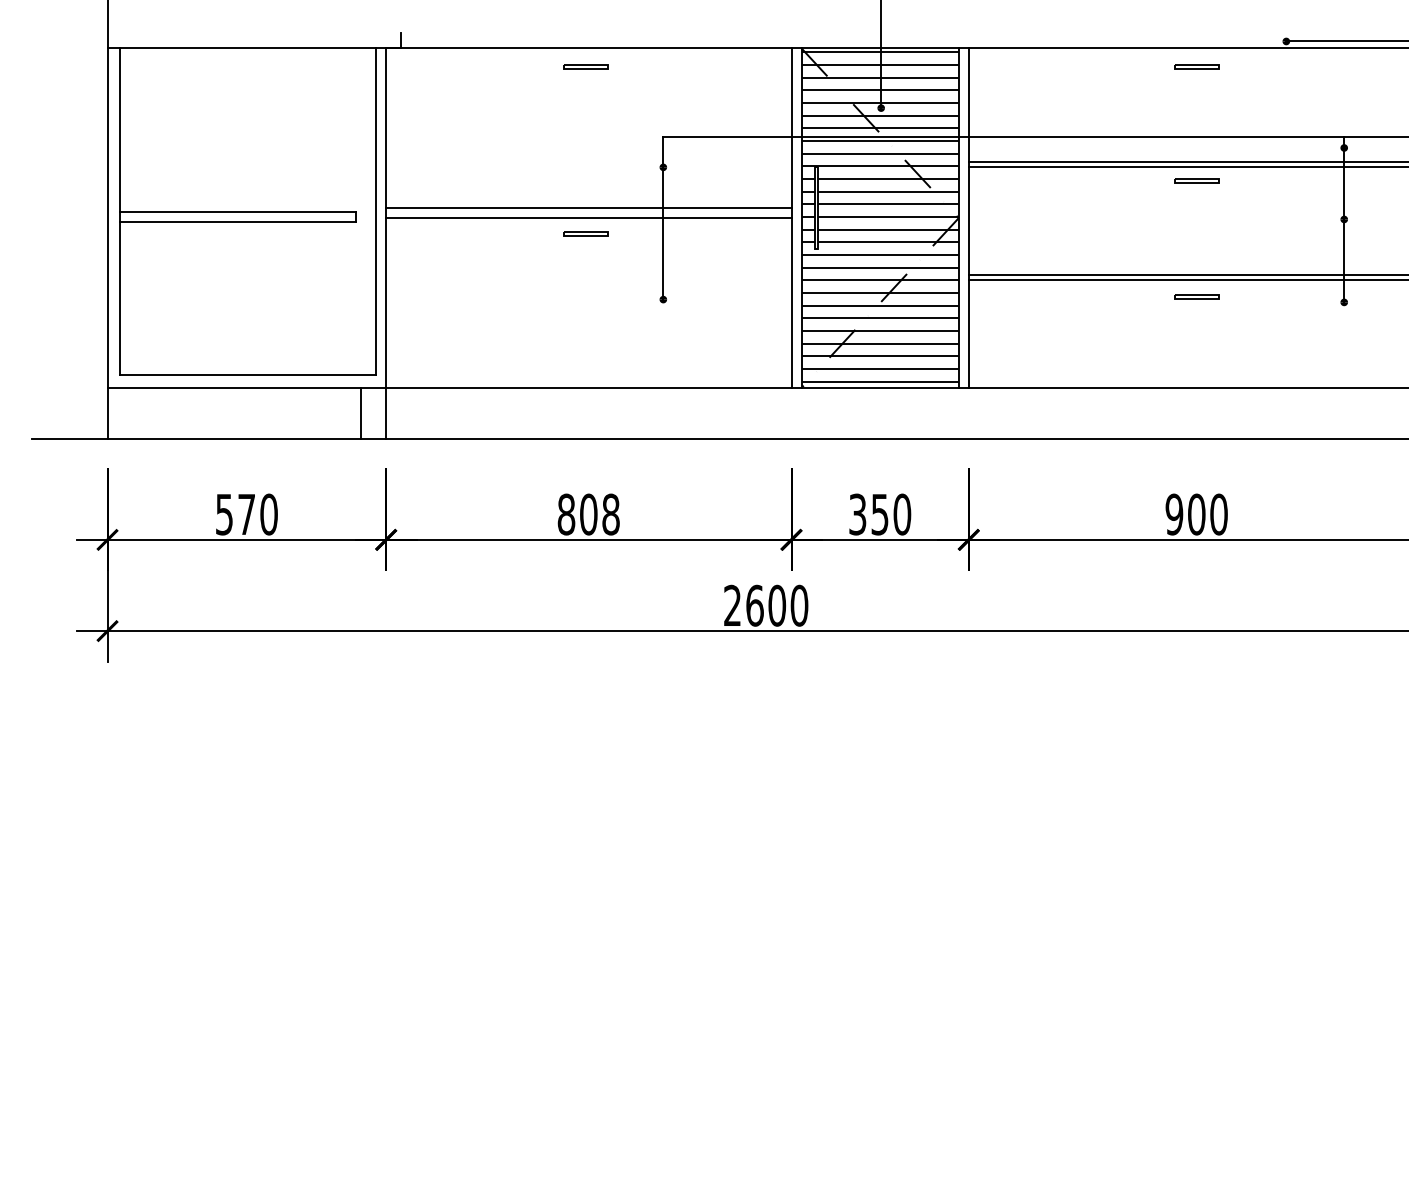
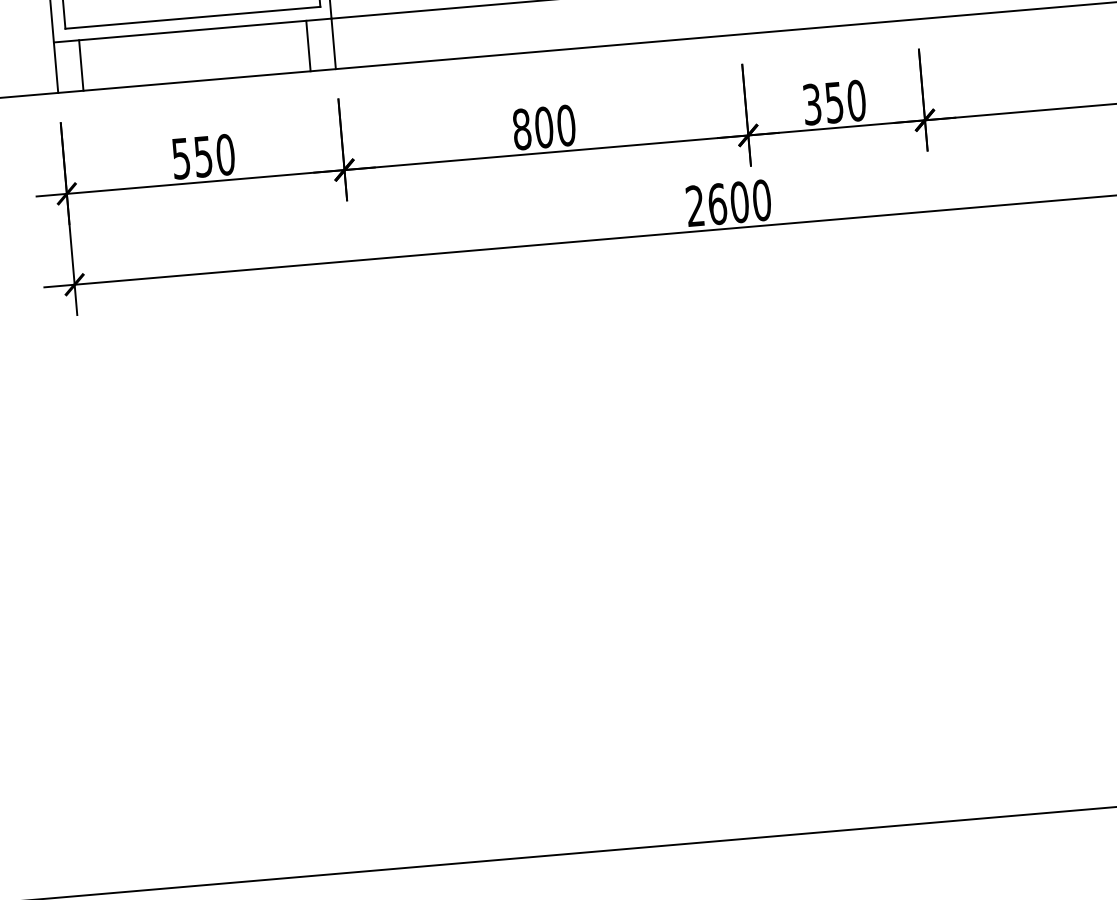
line: (132, 412) -> (80, 64), added
text: (246, 514) -> (203, 156), 570 -> 550
text: (610, 514) -> (565, 125), 808 -> 800

